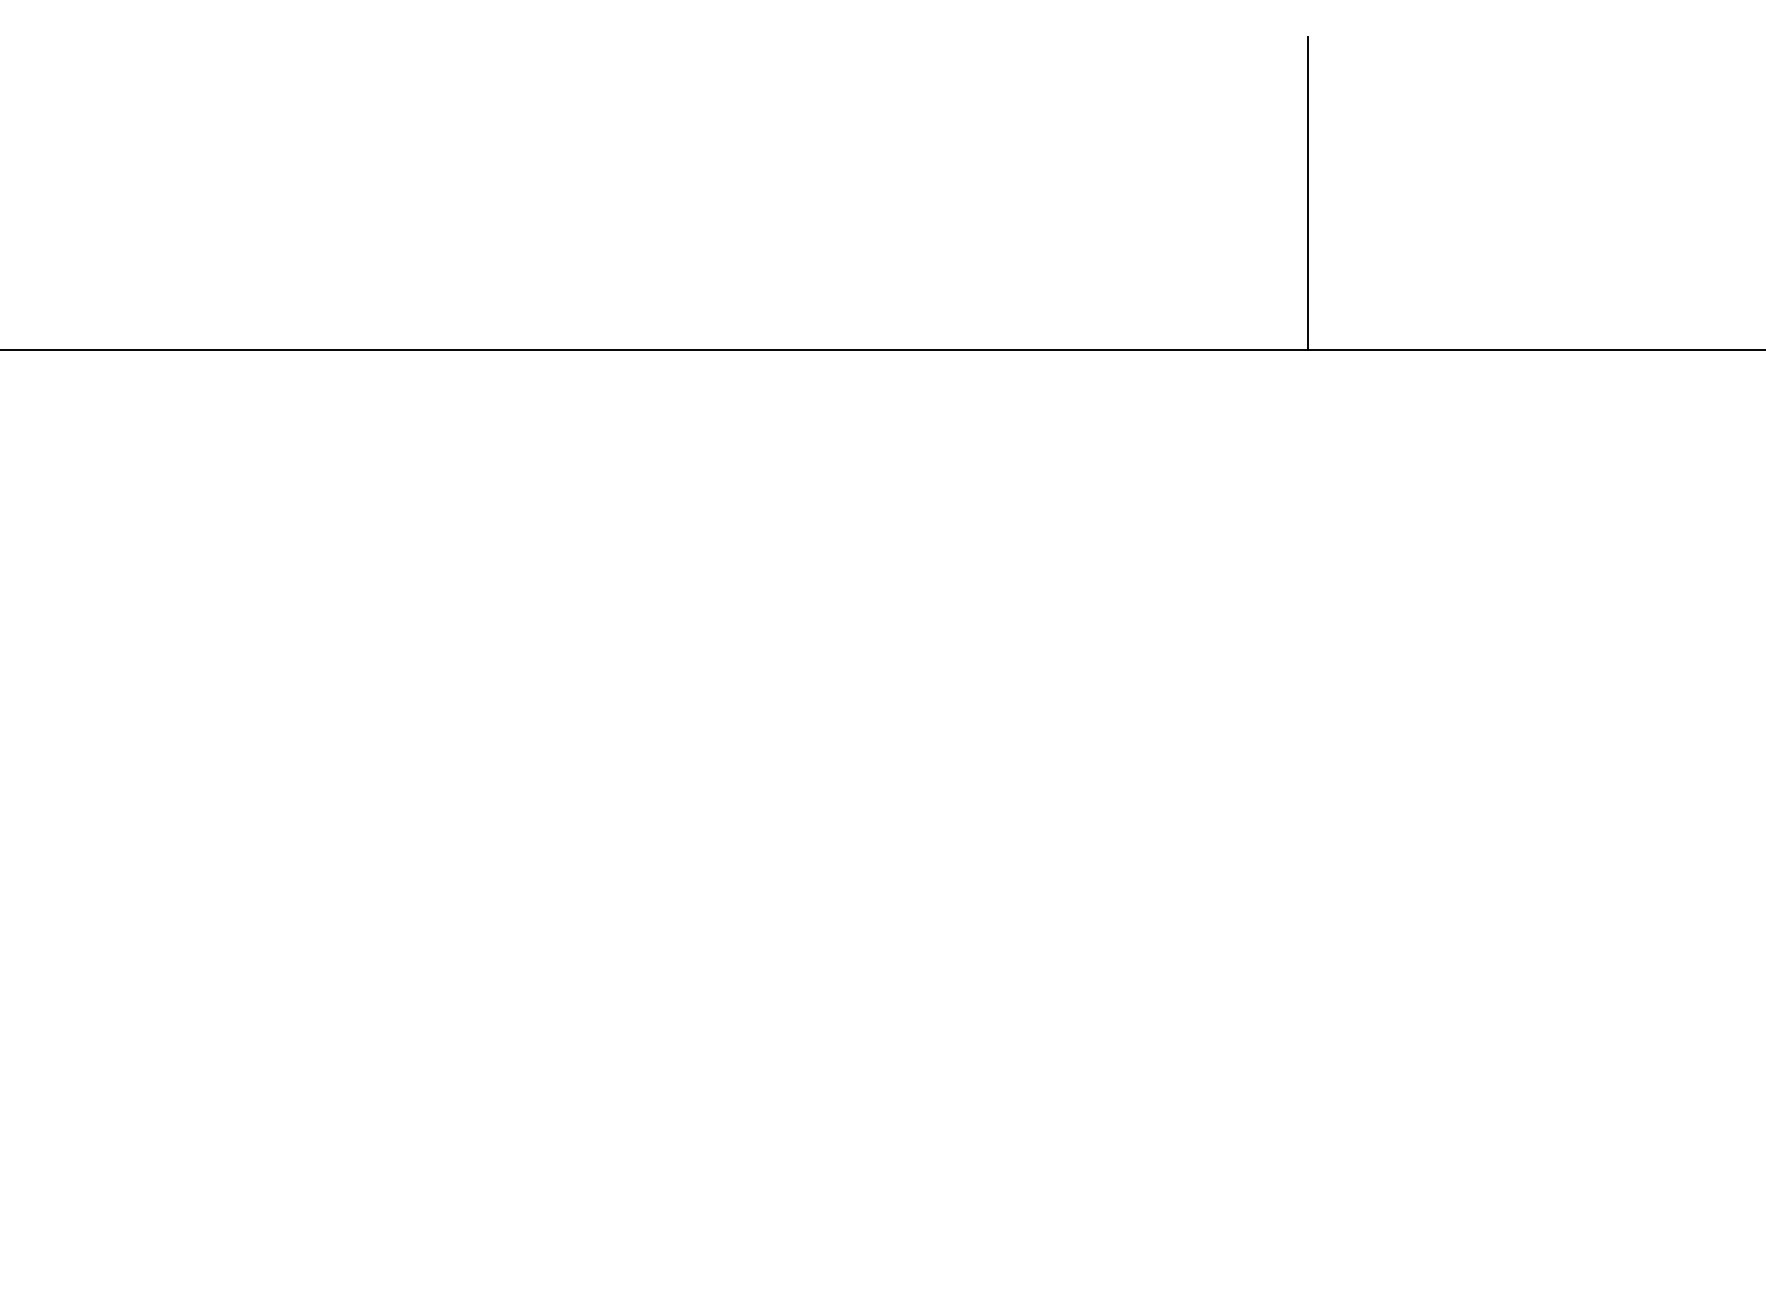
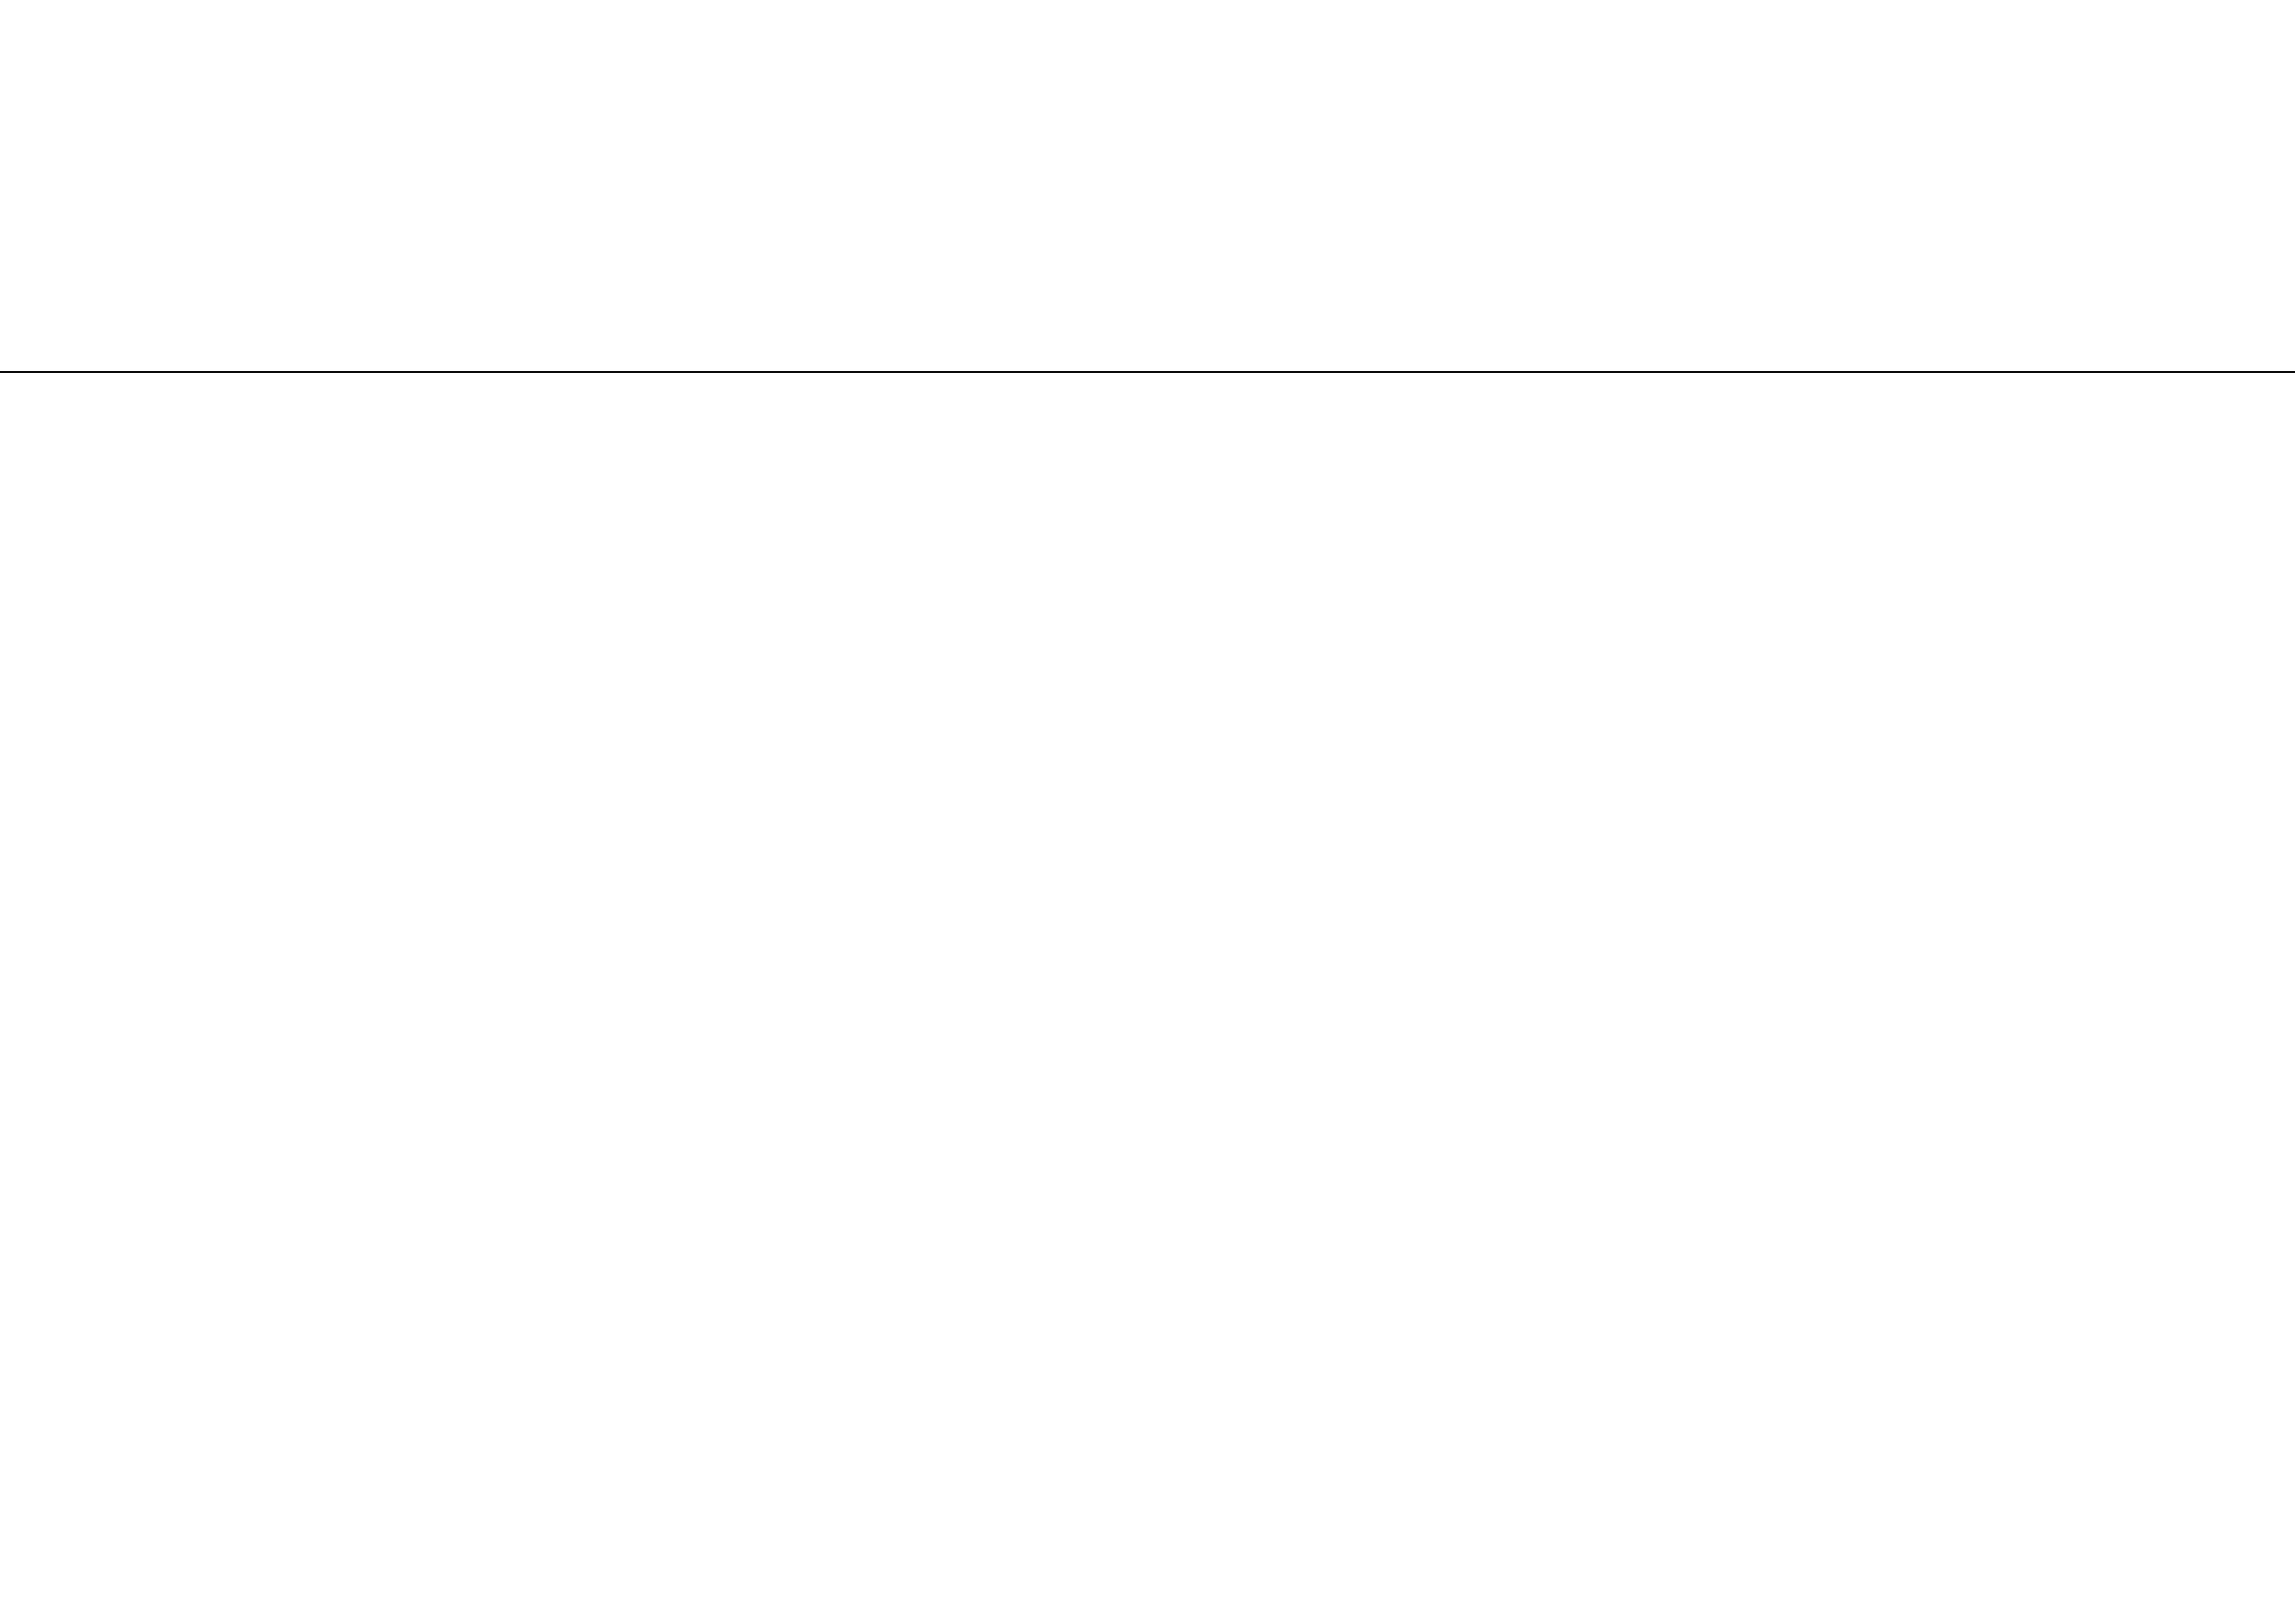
line: (1308, 192) -> (1351, 198), removed

